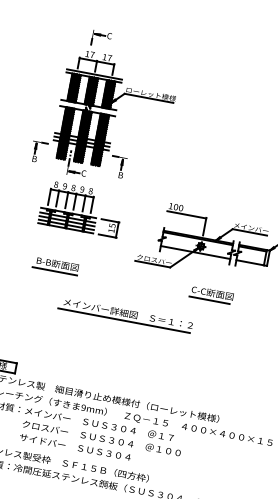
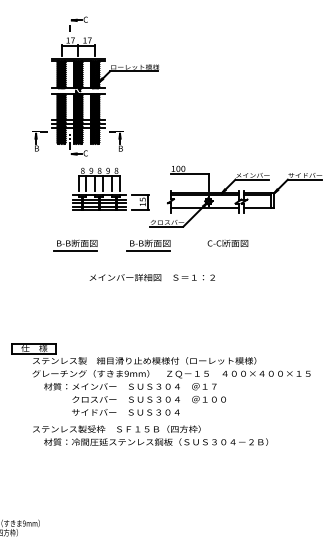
part: (81, 208) -> (110, 188), moved
part: (130, 280) -> (148, 245), added
line: (208, 300) -> (225, 250), removed
line: (124, 320) -> (149, 284), removed

